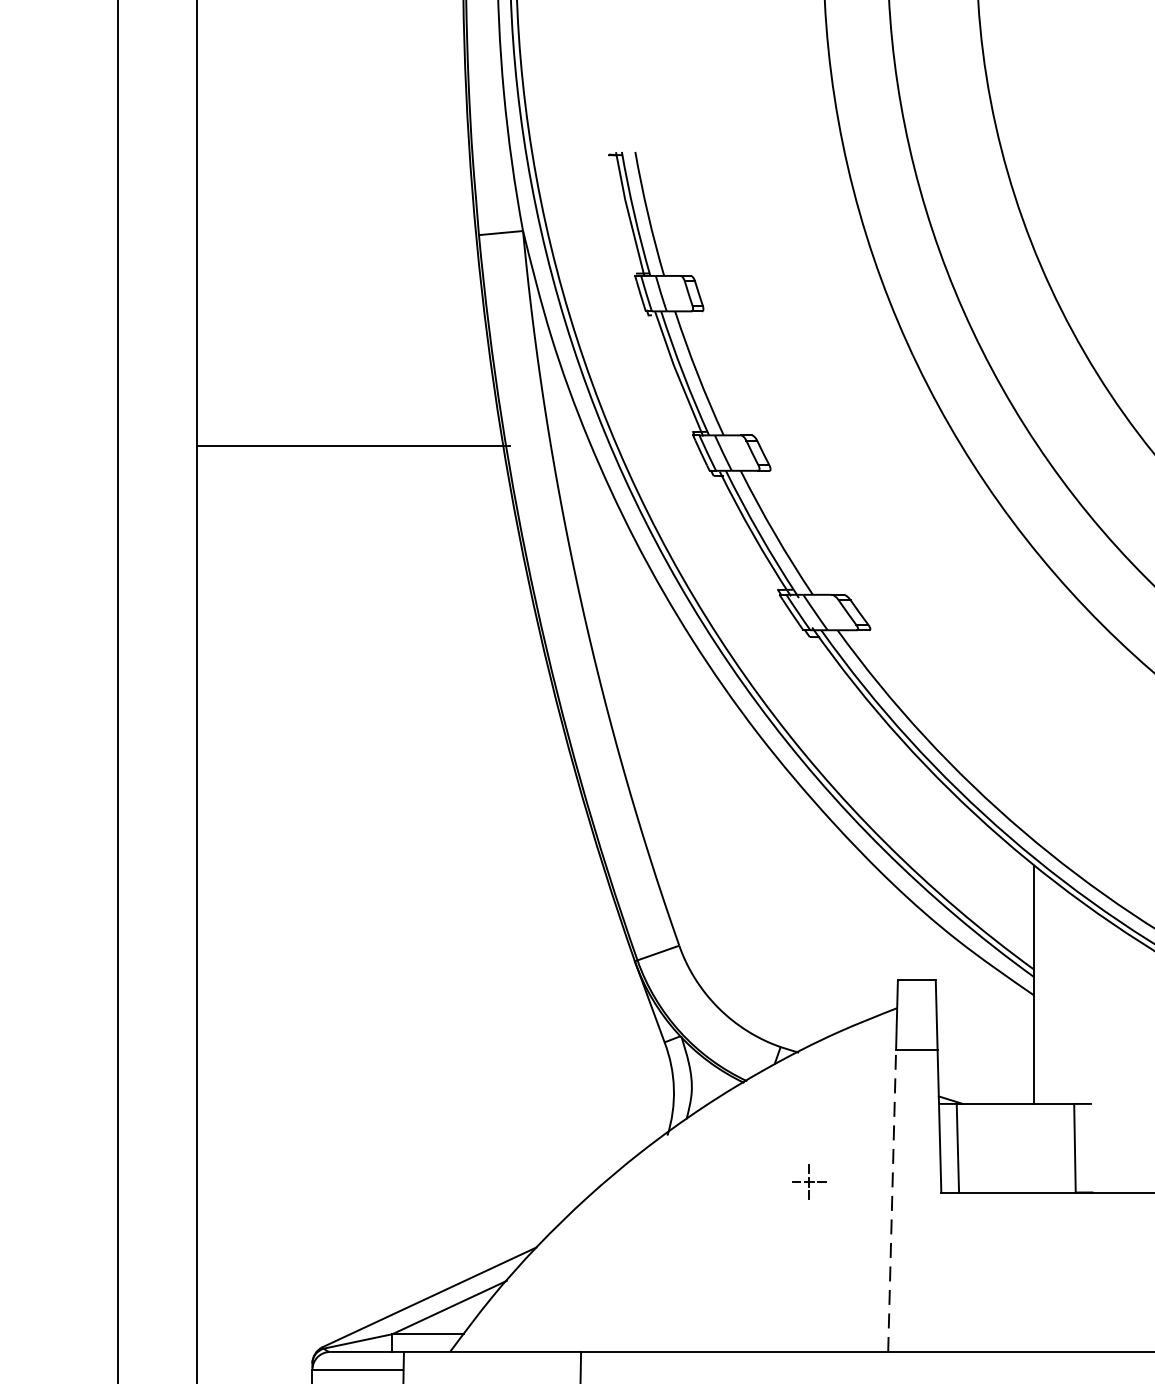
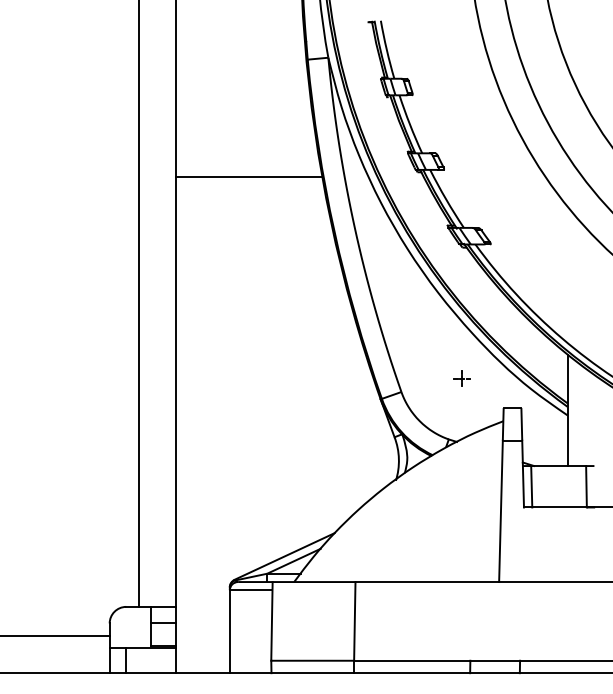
line: (352, 446) -> (248, 177), moved
part: (807, 1181) -> (461, 378), moved
line: (891, 1201) -> (500, 511), dashed -> solid

